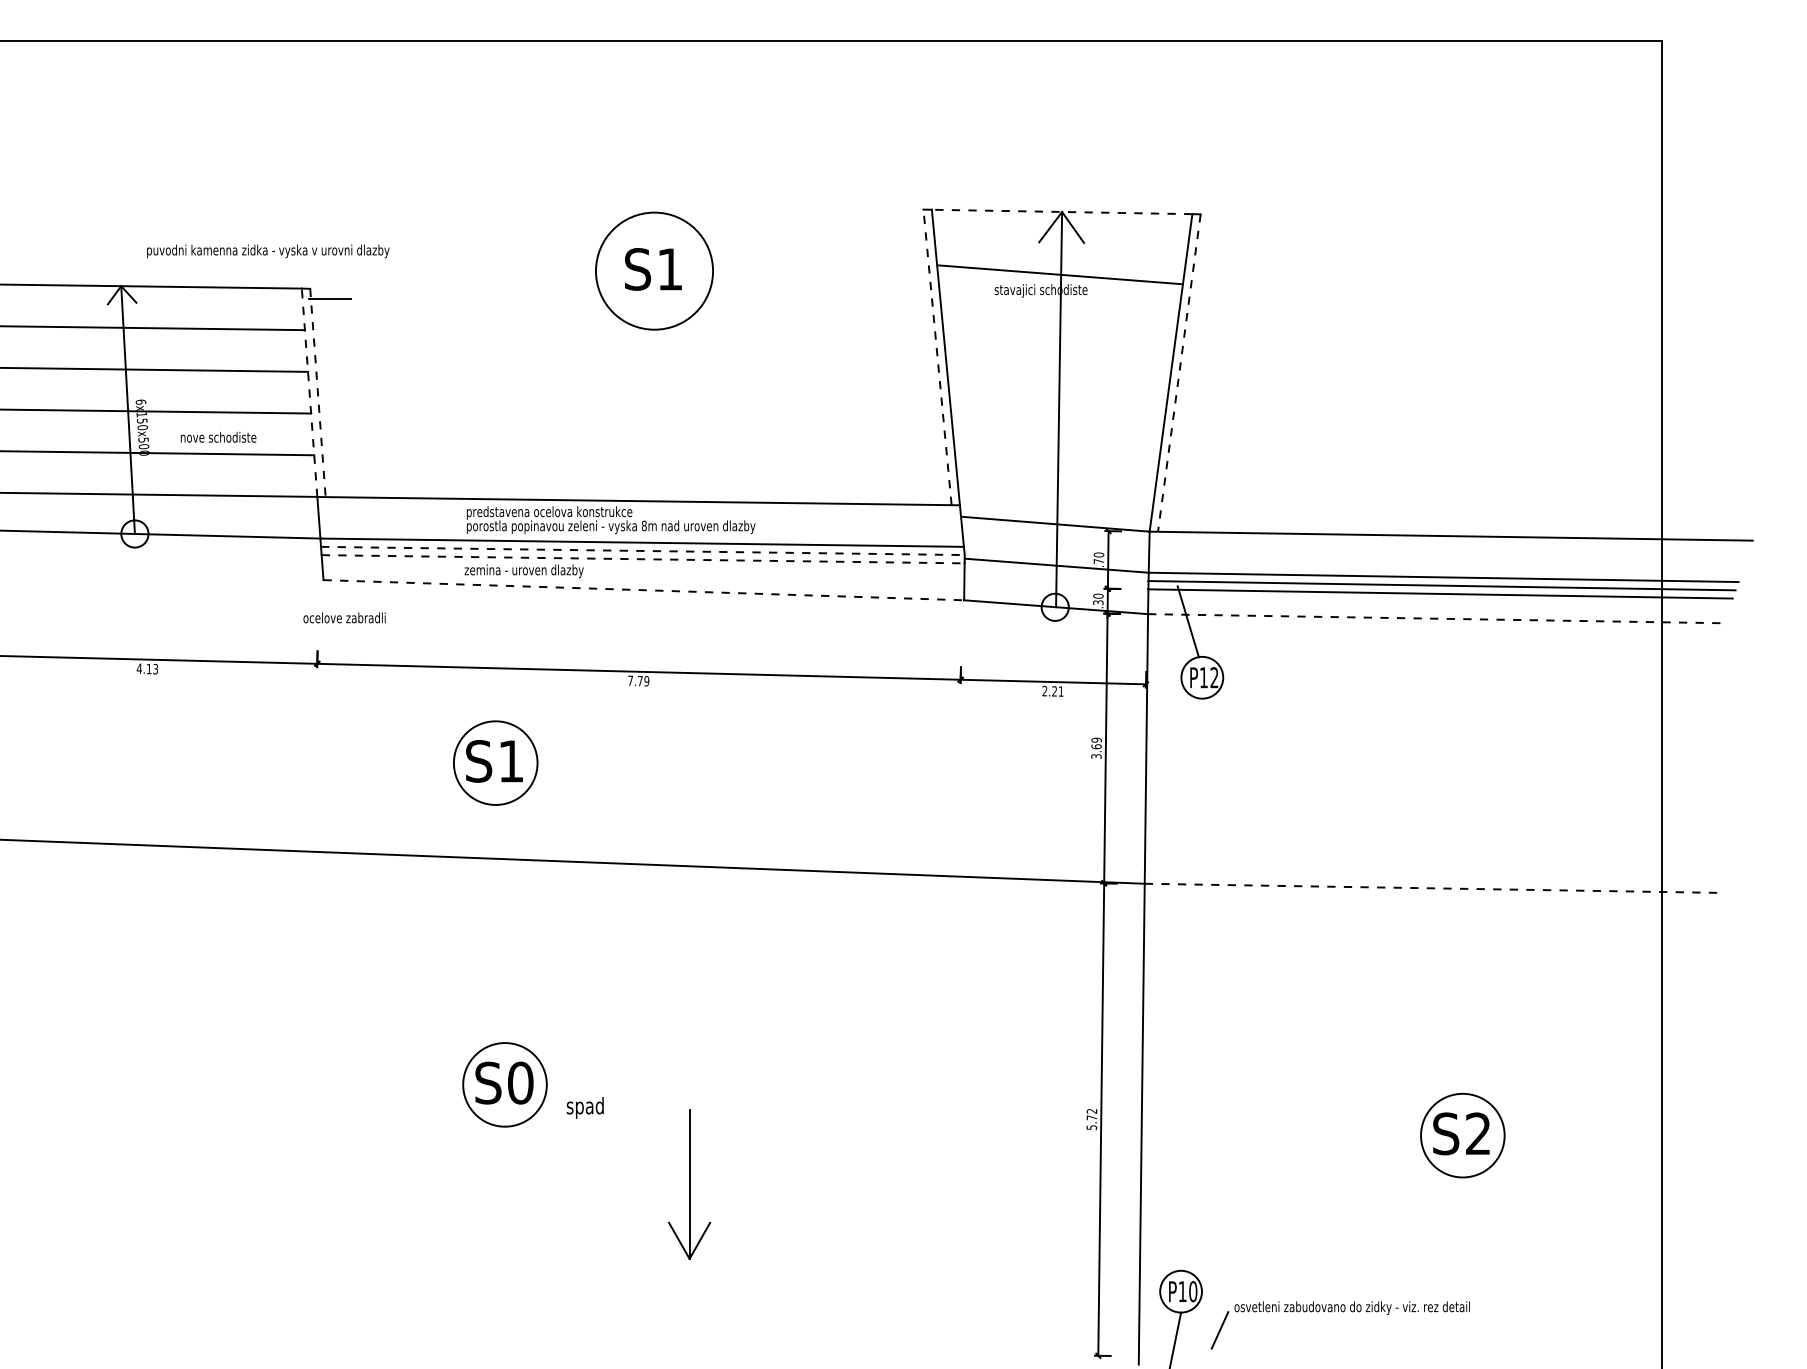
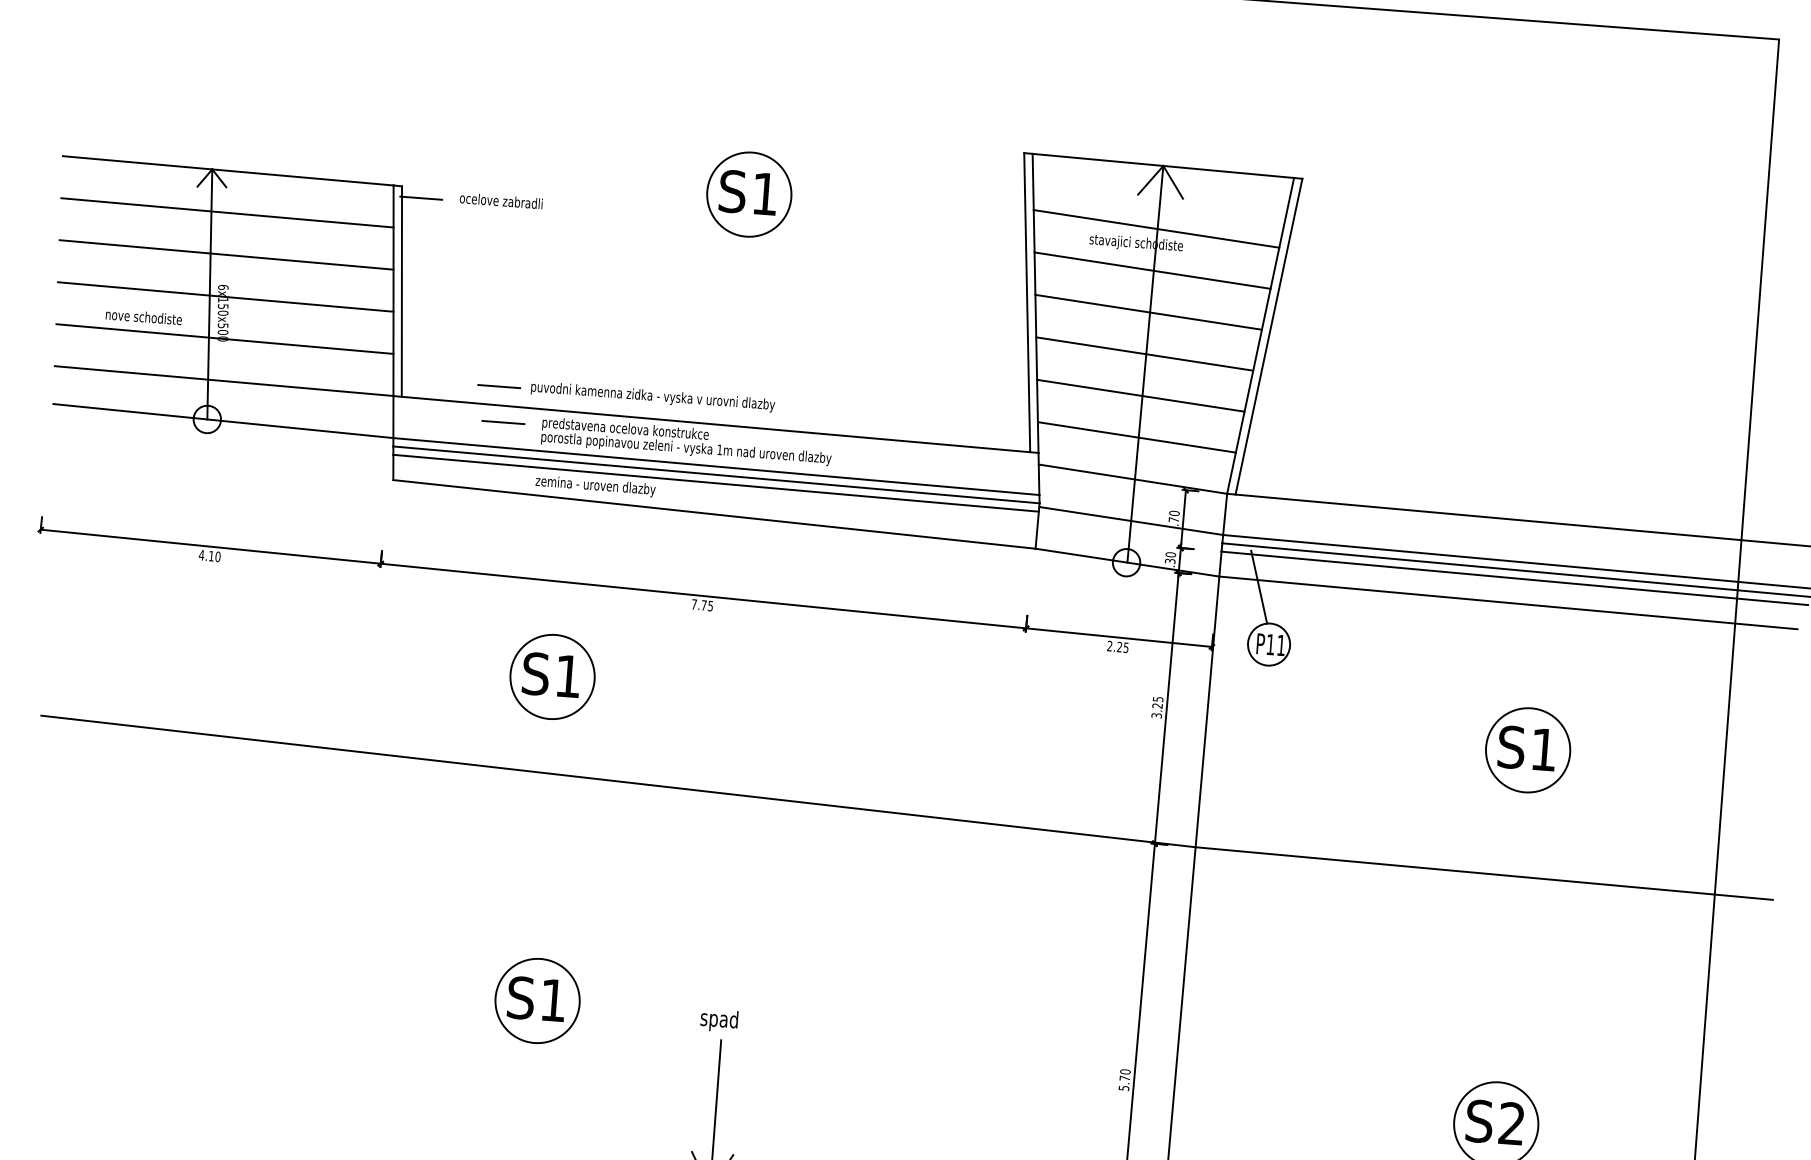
line: (1061, 211) -> (1162, 165), dashed -> solid
text: (268, 251) -> (653, 396), moved
circle: (654, 270) -> (749, 193), size x0.71
line: (1059, 316) -> (1152, 270), added
line: (937, 356) -> (1027, 301), dashed -> solid
line: (1058, 357) -> (1148, 311), added
line: (1179, 373) -> (1269, 337), dashed -> solid
line: (309, 392) -> (393, 290), dashed -> solid
line: (317, 393) -> (401, 292), dashed -> solid
line: (1057, 399) -> (1144, 354), added
text: (218, 436) -> (143, 316), moved
line: (1056, 441) -> (1140, 396), added
line: (421, 479) -> (499, 386), added
line: (1056, 482) -> (1137, 437), added
line: (428, 515) -> (503, 423), added
text: (643, 525) -> (719, 449), 8m -> 1m
line: (642, 550) -> (716, 474), dashed -> solid
line: (643, 559) -> (716, 483), dashed -> solid
line: (644, 590) -> (715, 514), dashed -> solid
text: (344, 617) -> (501, 200), moved
line: (1436, 618) -> (1508, 602), dashed -> solid
text: (155, 669) -> (217, 557), 4.13 -> 4.10
text: (1214, 677) -> (1281, 645), P12 -> P11
text: (646, 681) -> (710, 606), 7.79 -> 7.75
text: (1060, 691) -> (1125, 647), 2.21 -> 2.25
text: (1096, 743) -> (1157, 702), 3.69 -> 3.25
part: (1466, 762) -> (1528, 749), added
line: (1432, 888) -> (1484, 873), dashed -> solid
text: (520, 1082) -> (553, 999), S0 -> S1
text: (584, 1107) -> (718, 1020), moved
text: (1091, 1110) -> (1125, 1071), 5.72 -> 5.70

